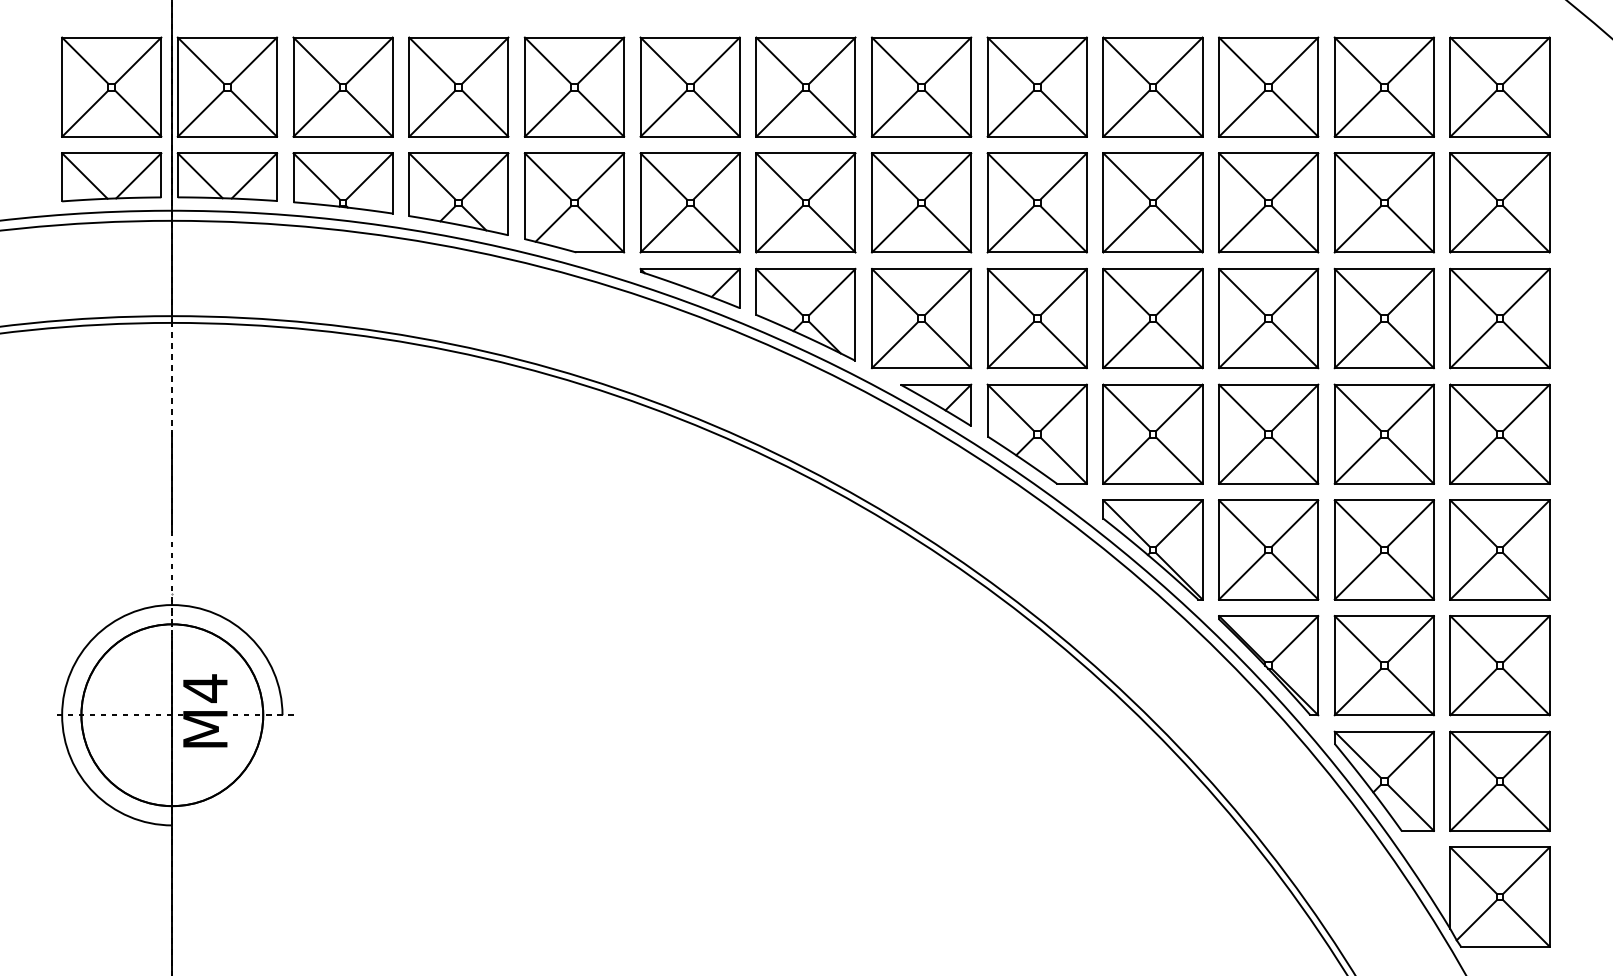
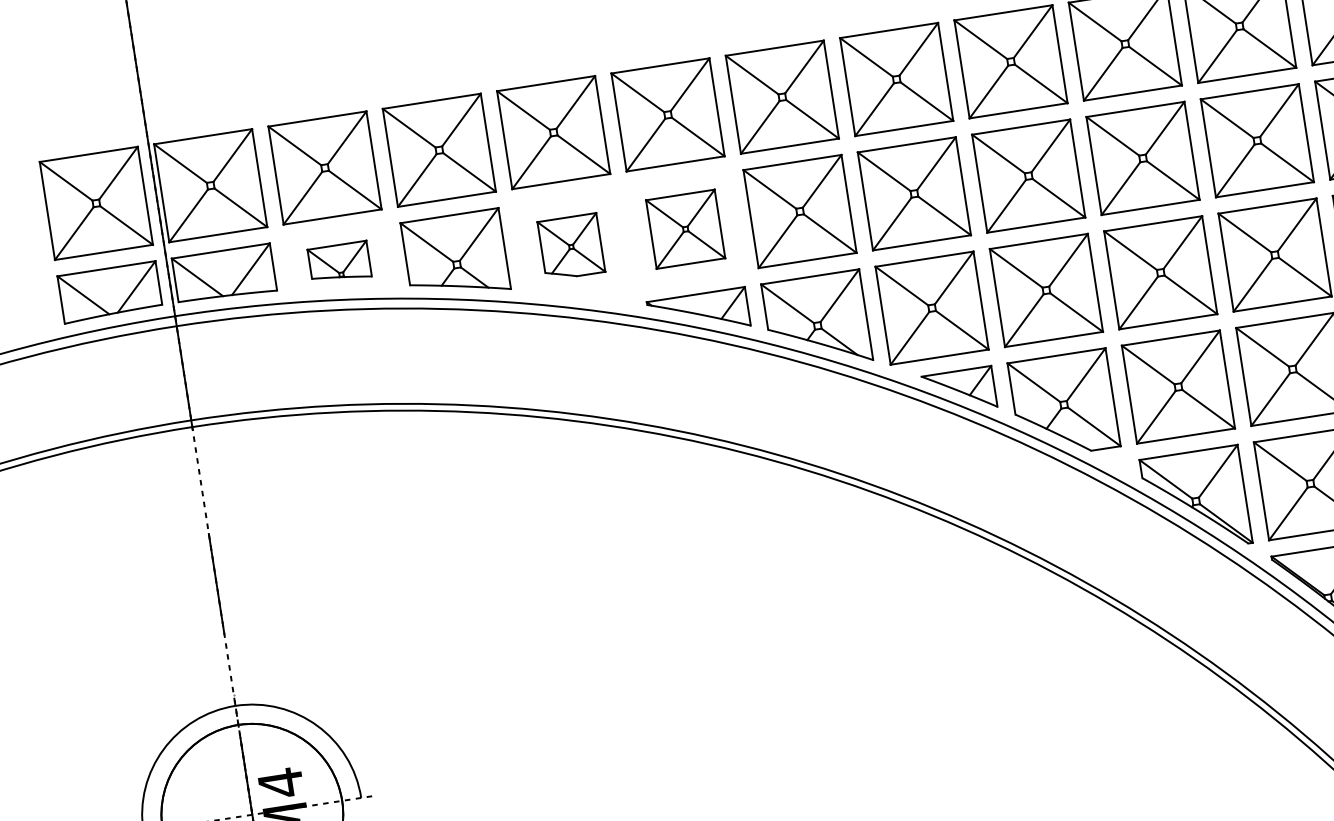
part: (342, 183) -> (339, 263), size x0.6
part: (574, 202) -> (571, 246), size x0.6
part: (689, 202) -> (684, 228), size x0.7

